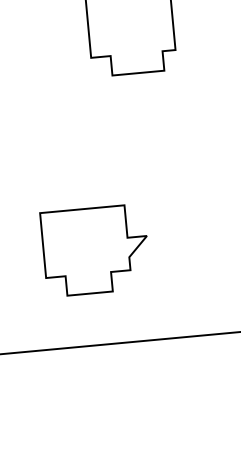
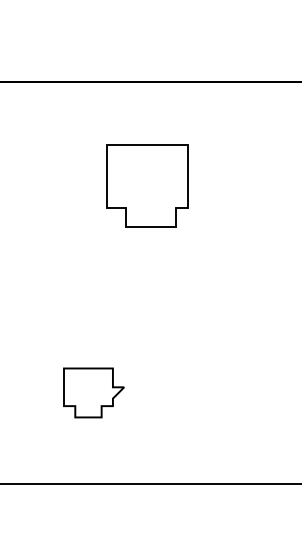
part: (95, 250) -> (93, 392), size x0.6

